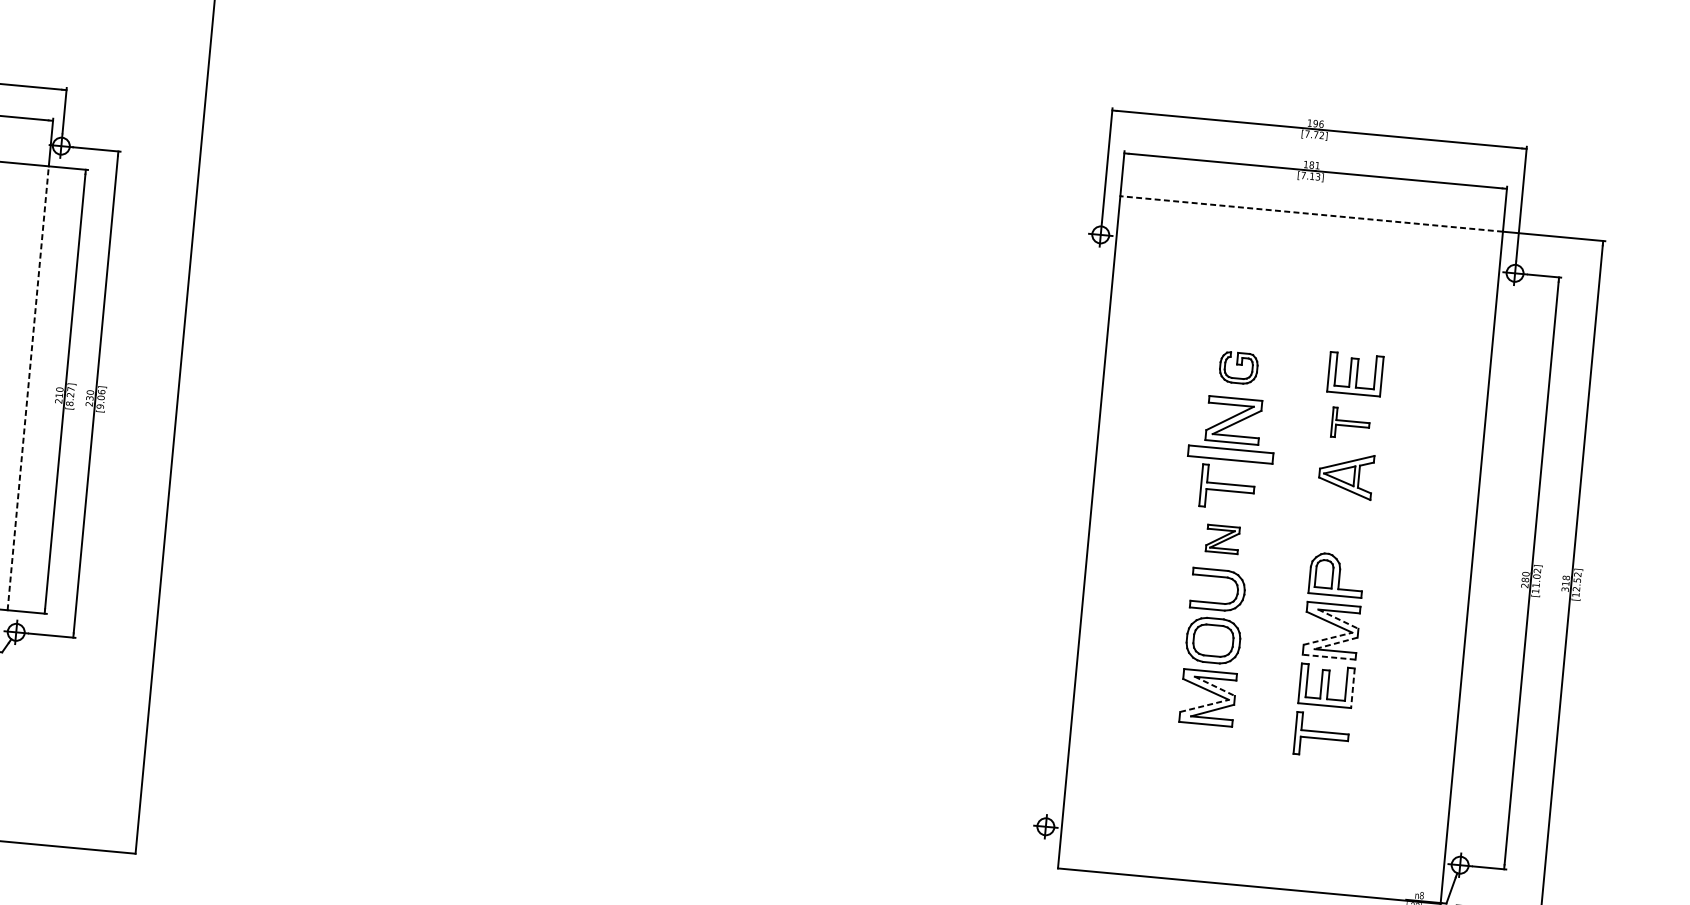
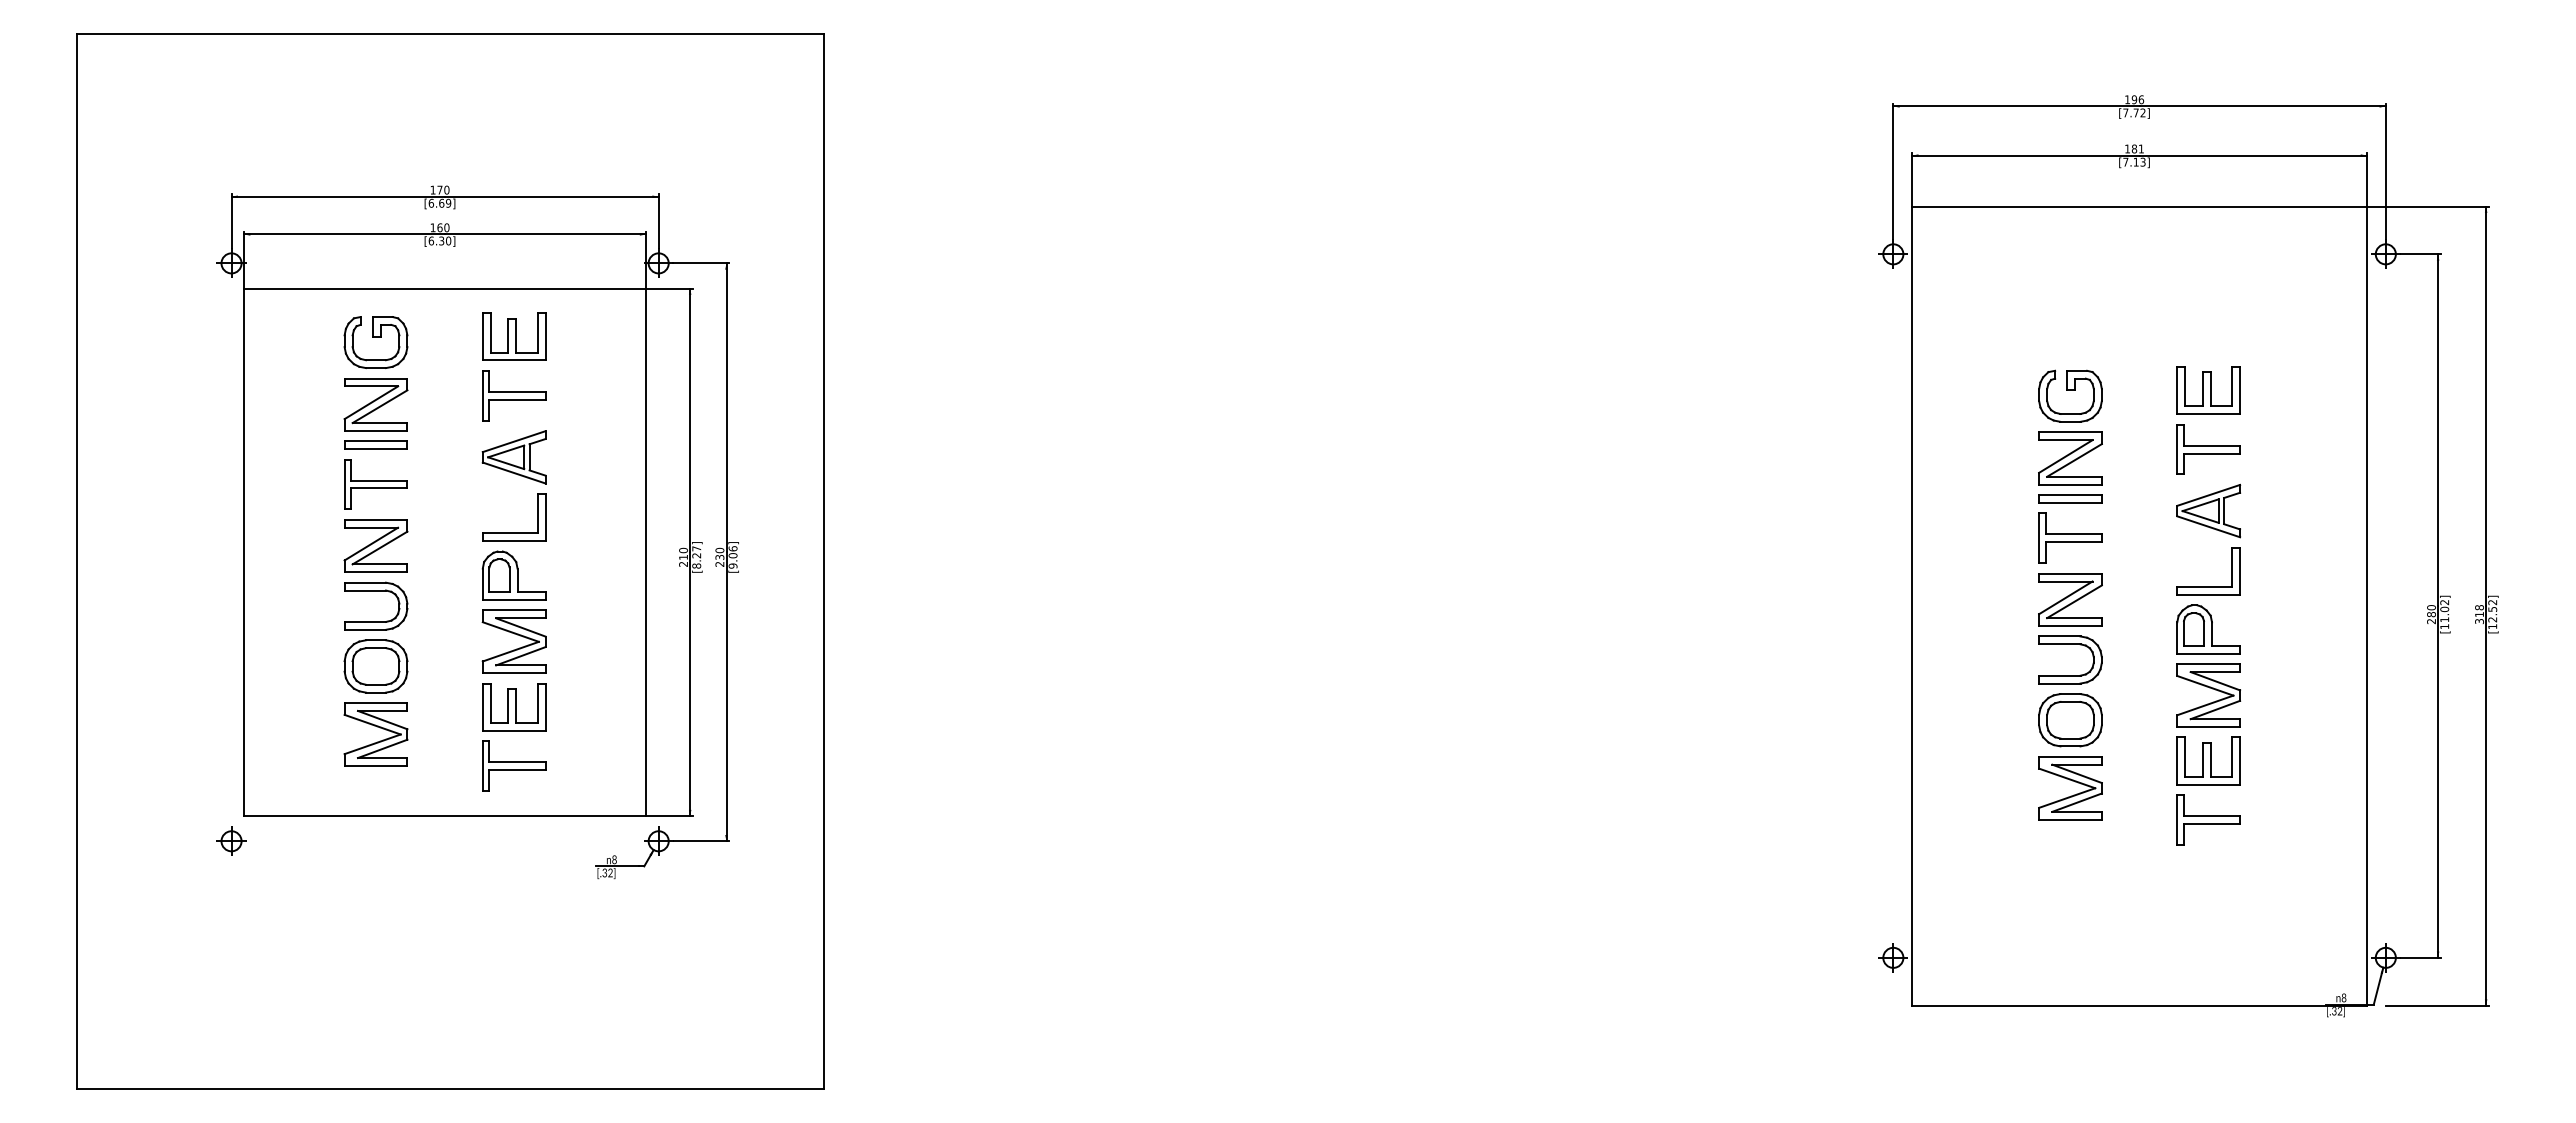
line: (1311, 213) -> (2139, 206), dashed -> solid
part: (1238, 367) -> (2070, 395), size x1.43
line: (28, 388) -> (646, 552), dashed -> solid
part: (1350, 423) -> (2208, 449), size x1.43
part: (1230, 454) -> (2070, 498), size x0.62
part: (1339, 538) -> (2208, 586), added
part: (1222, 539) -> (2070, 599), size x1.67
line: (1338, 619) -> (2215, 681), dashed -> solid
line: (1328, 638) -> (2205, 705), dashed -> solid
line: (1335, 643) -> (2214, 710), dashed -> solid
line: (1328, 657) -> (2208, 727), dashed -> solid
line: (1215, 686) -> (2077, 774), dashed -> solid
line: (1353, 688) -> (2240, 761), dashed -> solid
line: (1204, 706) -> (2067, 798), dashed -> solid

